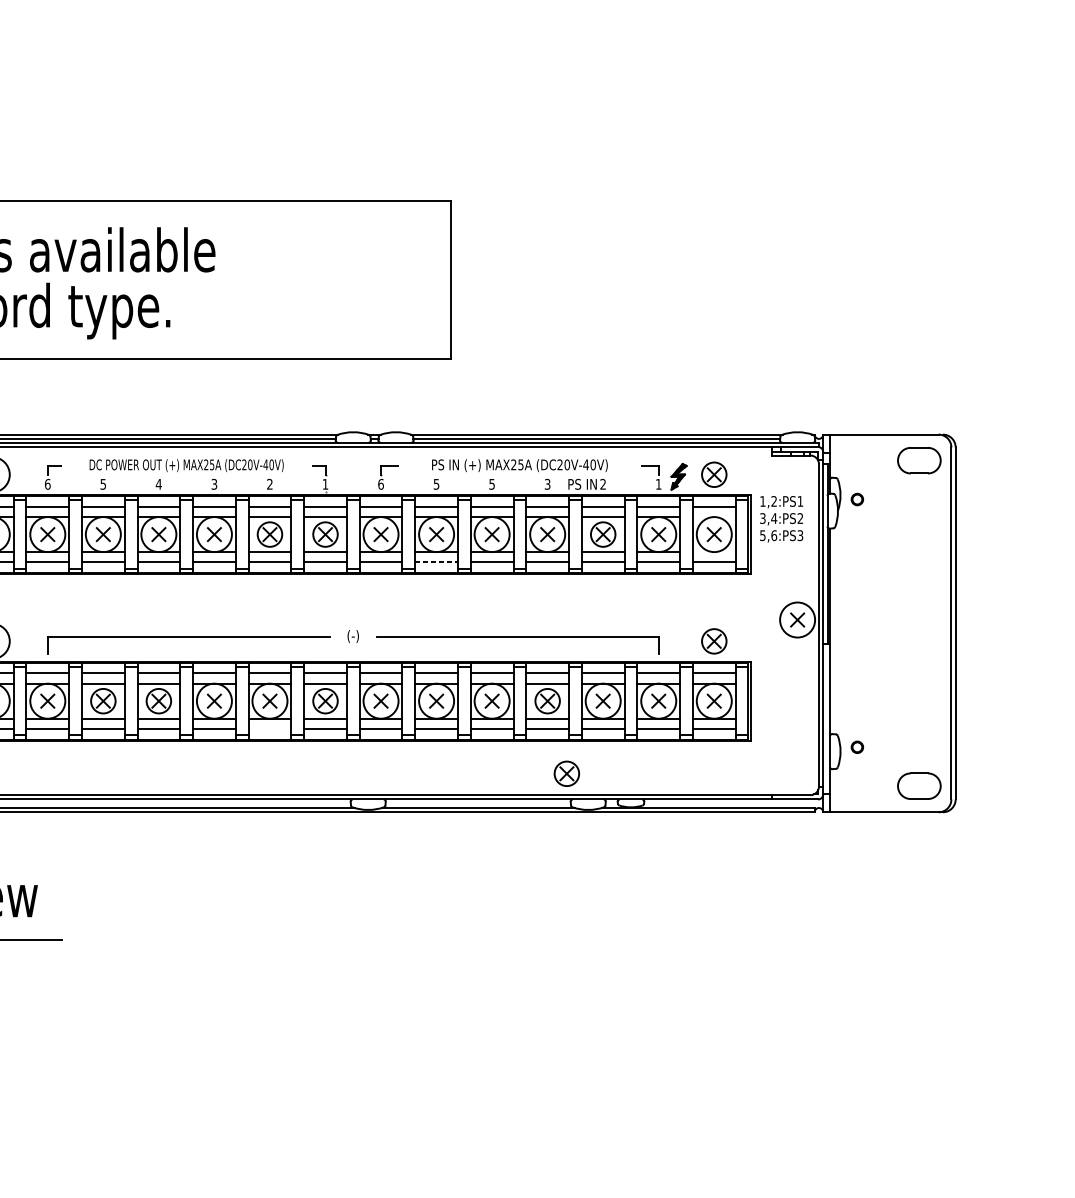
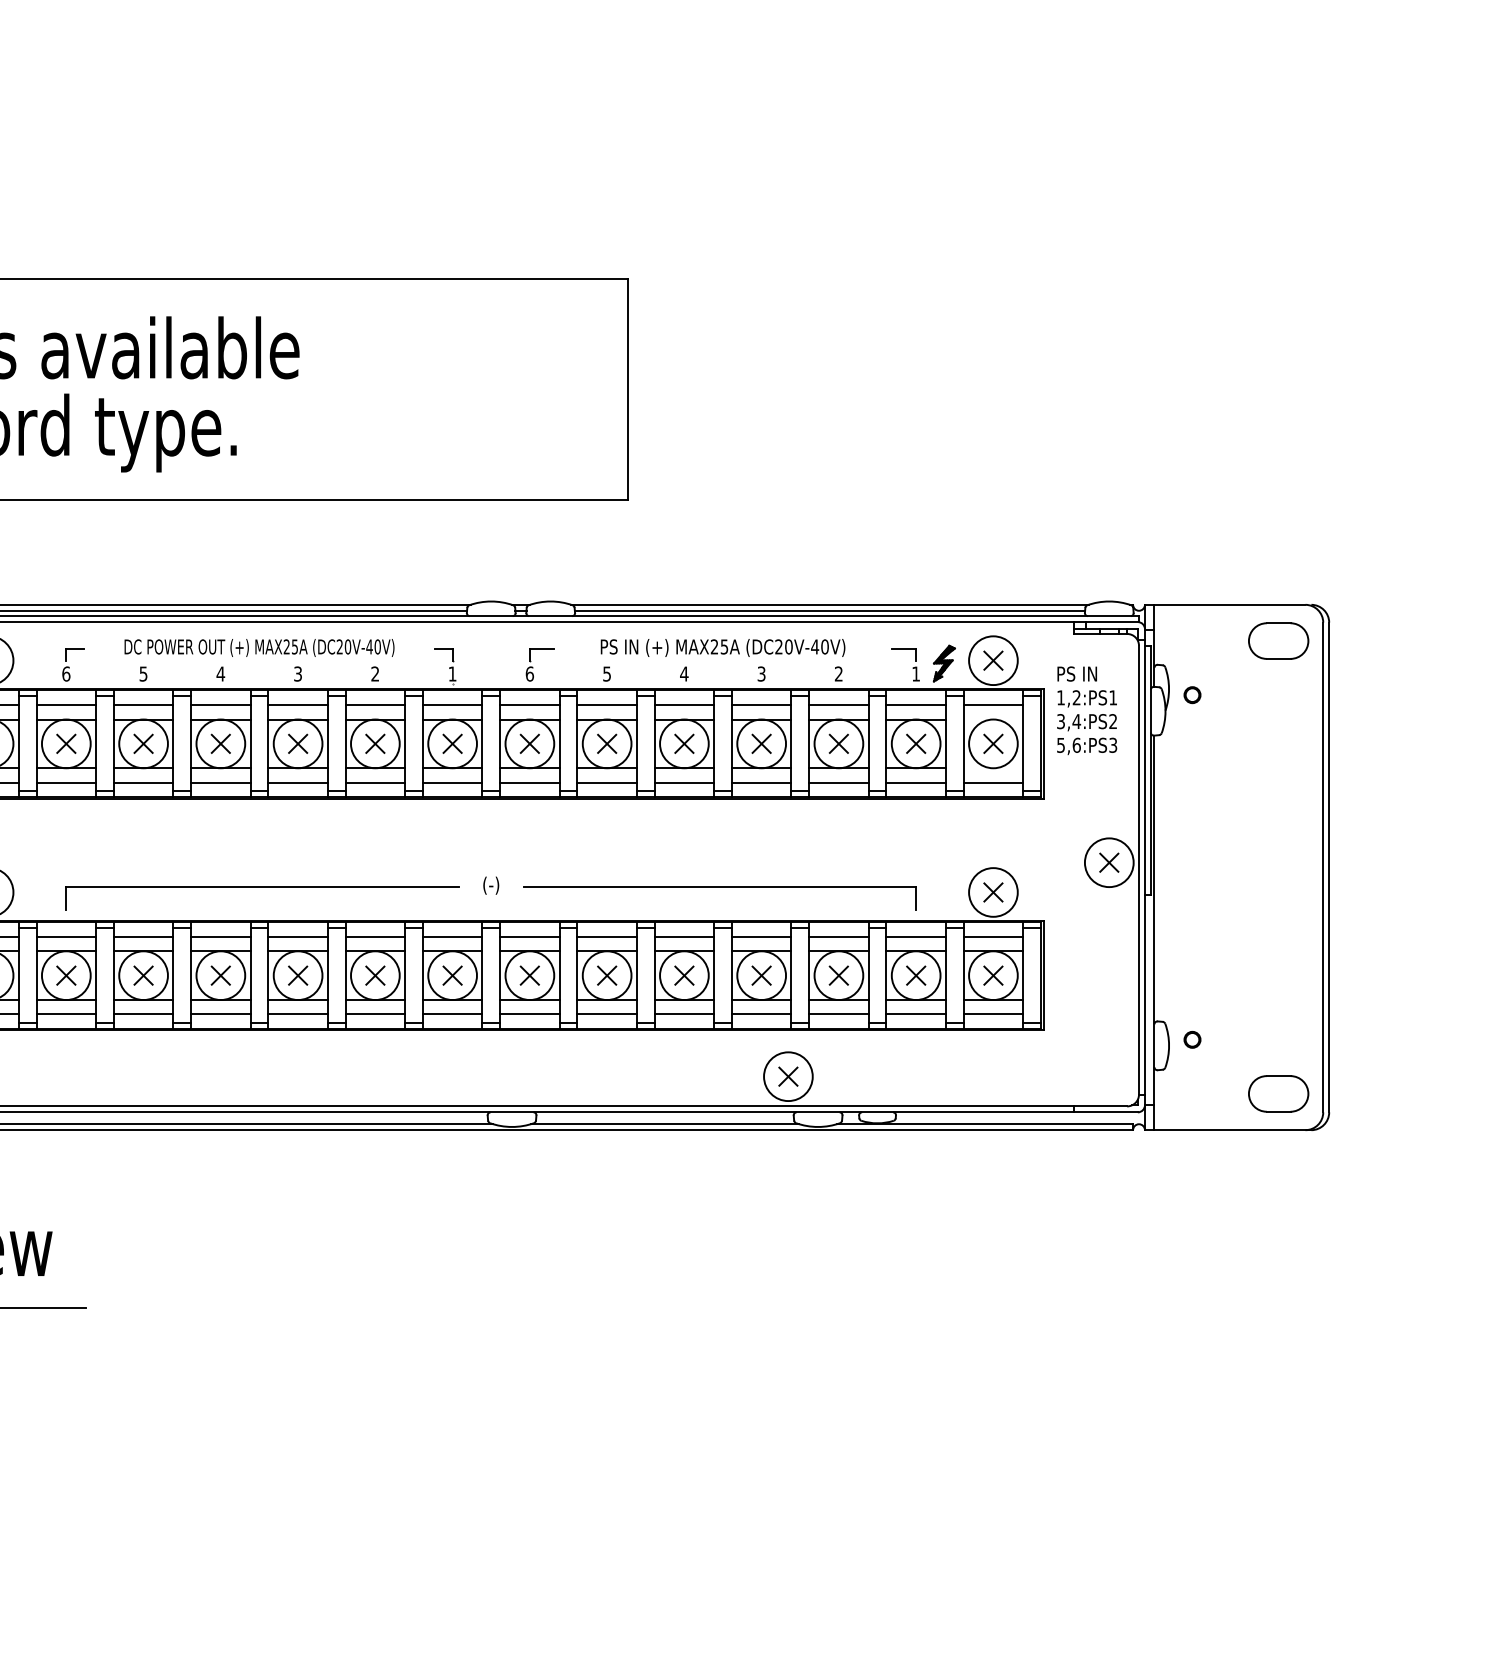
circle: (714, 474) -> (993, 660), size x1.43
text: (492, 483) -> (684, 673), 5 -> 4
text: (582, 483) -> (1076, 673), moved
circle: (270, 534) -> (375, 743), size x1.43
circle: (325, 534) -> (452, 743), size x1.43
circle: (602, 534) -> (838, 743), size x1.43
line: (436, 562) -> (607, 782), dashed -> solid
circle: (714, 641) -> (993, 892), size x1.43
circle: (103, 701) -> (143, 975), size x1.43
circle: (158, 701) -> (220, 975), size x1.43
circle: (325, 701) -> (452, 975), size x1.43
circle: (547, 701) -> (761, 975), size x1.43
line: (270, 729) -> (375, 1014), added
circle: (566, 773) -> (788, 1076), size x1.43

